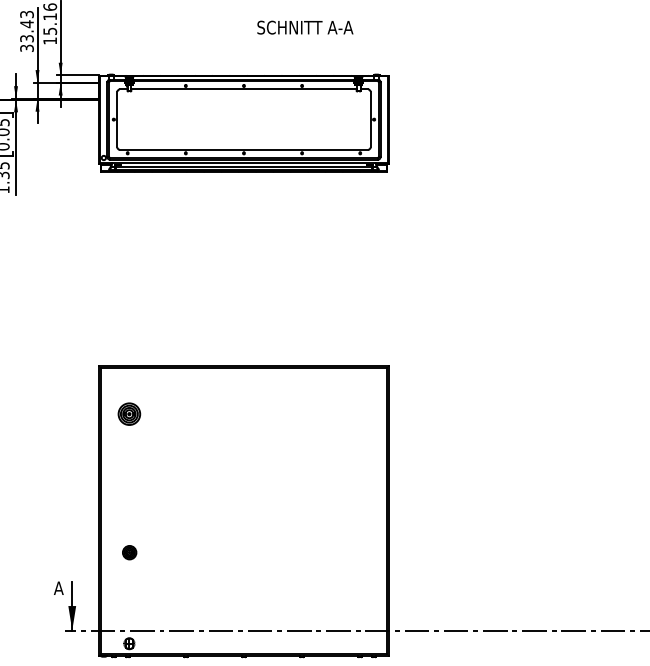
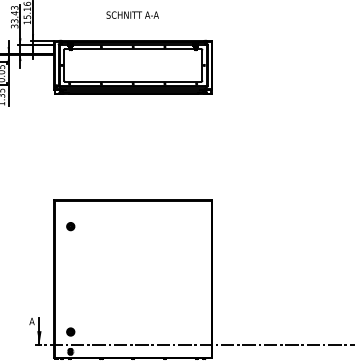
text: (304, 26) -> (132, 14), moved
part: (129, 414) -> (70, 226), size x0.62
part: (129, 551) -> (70, 331), moved

